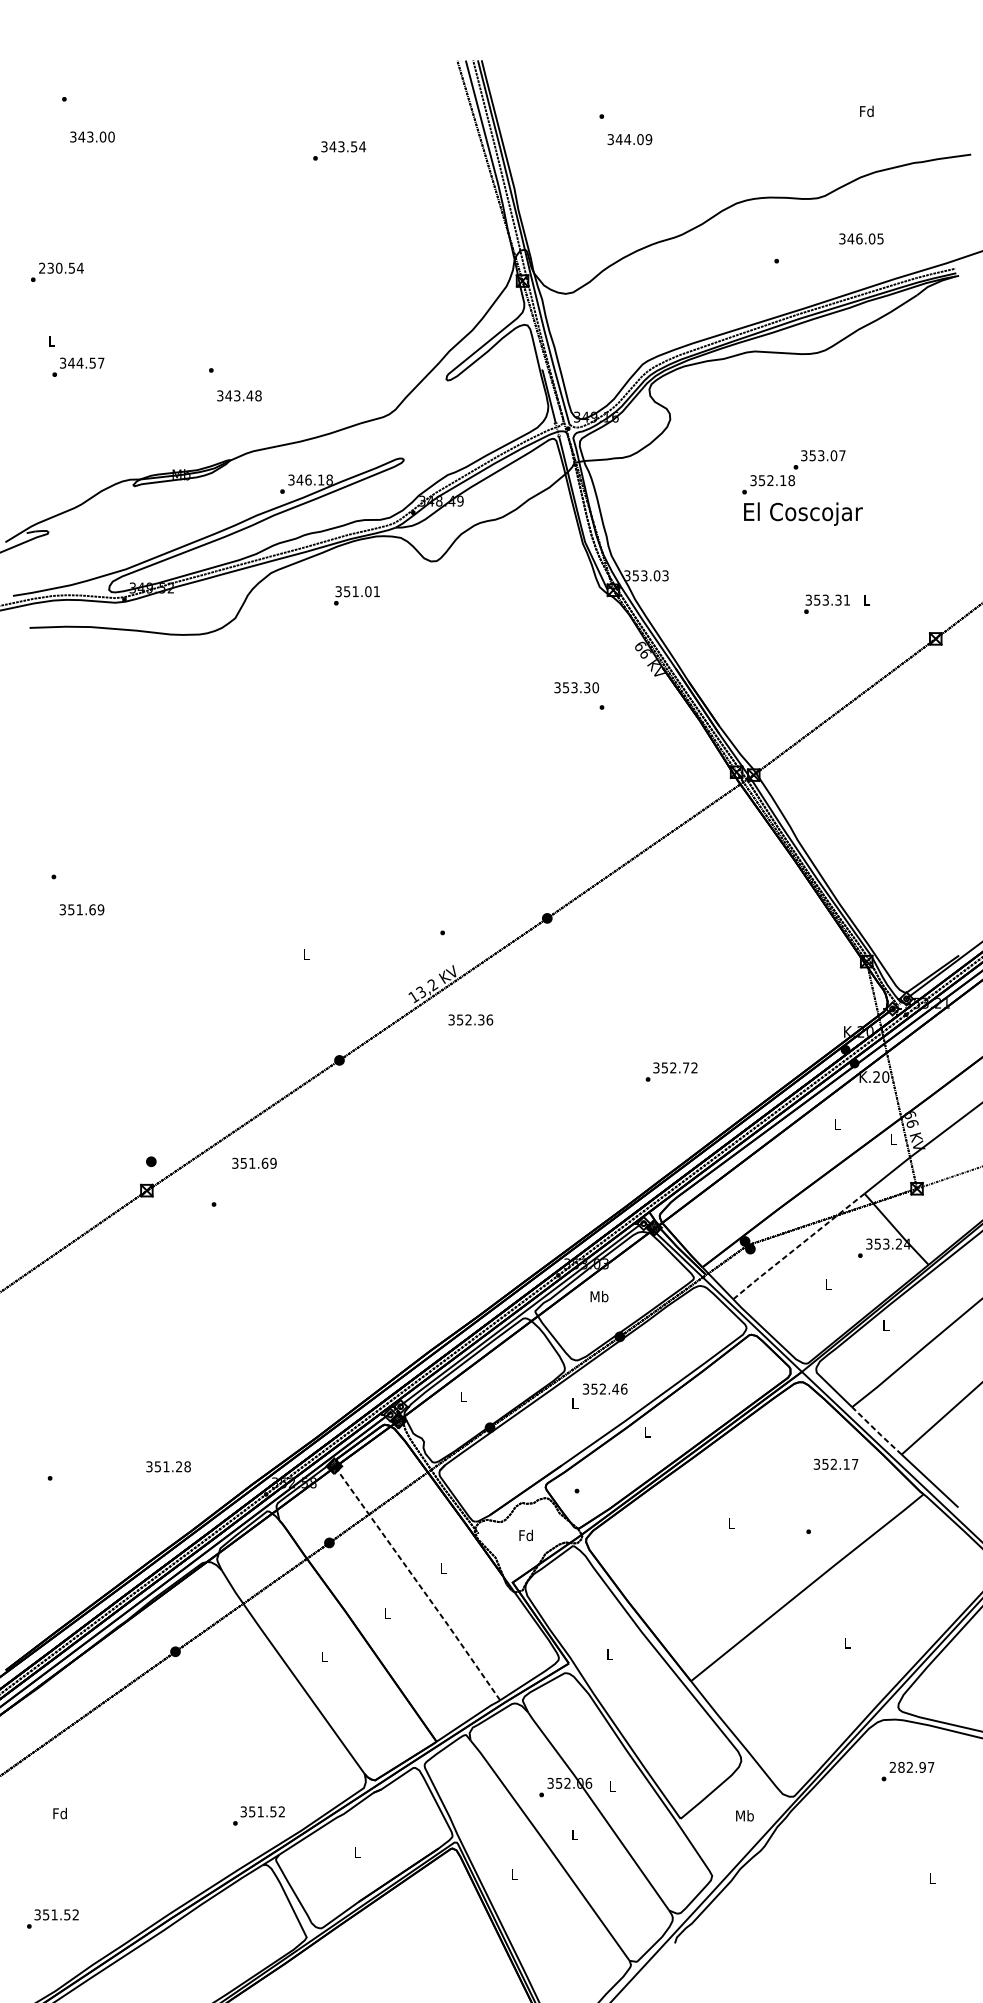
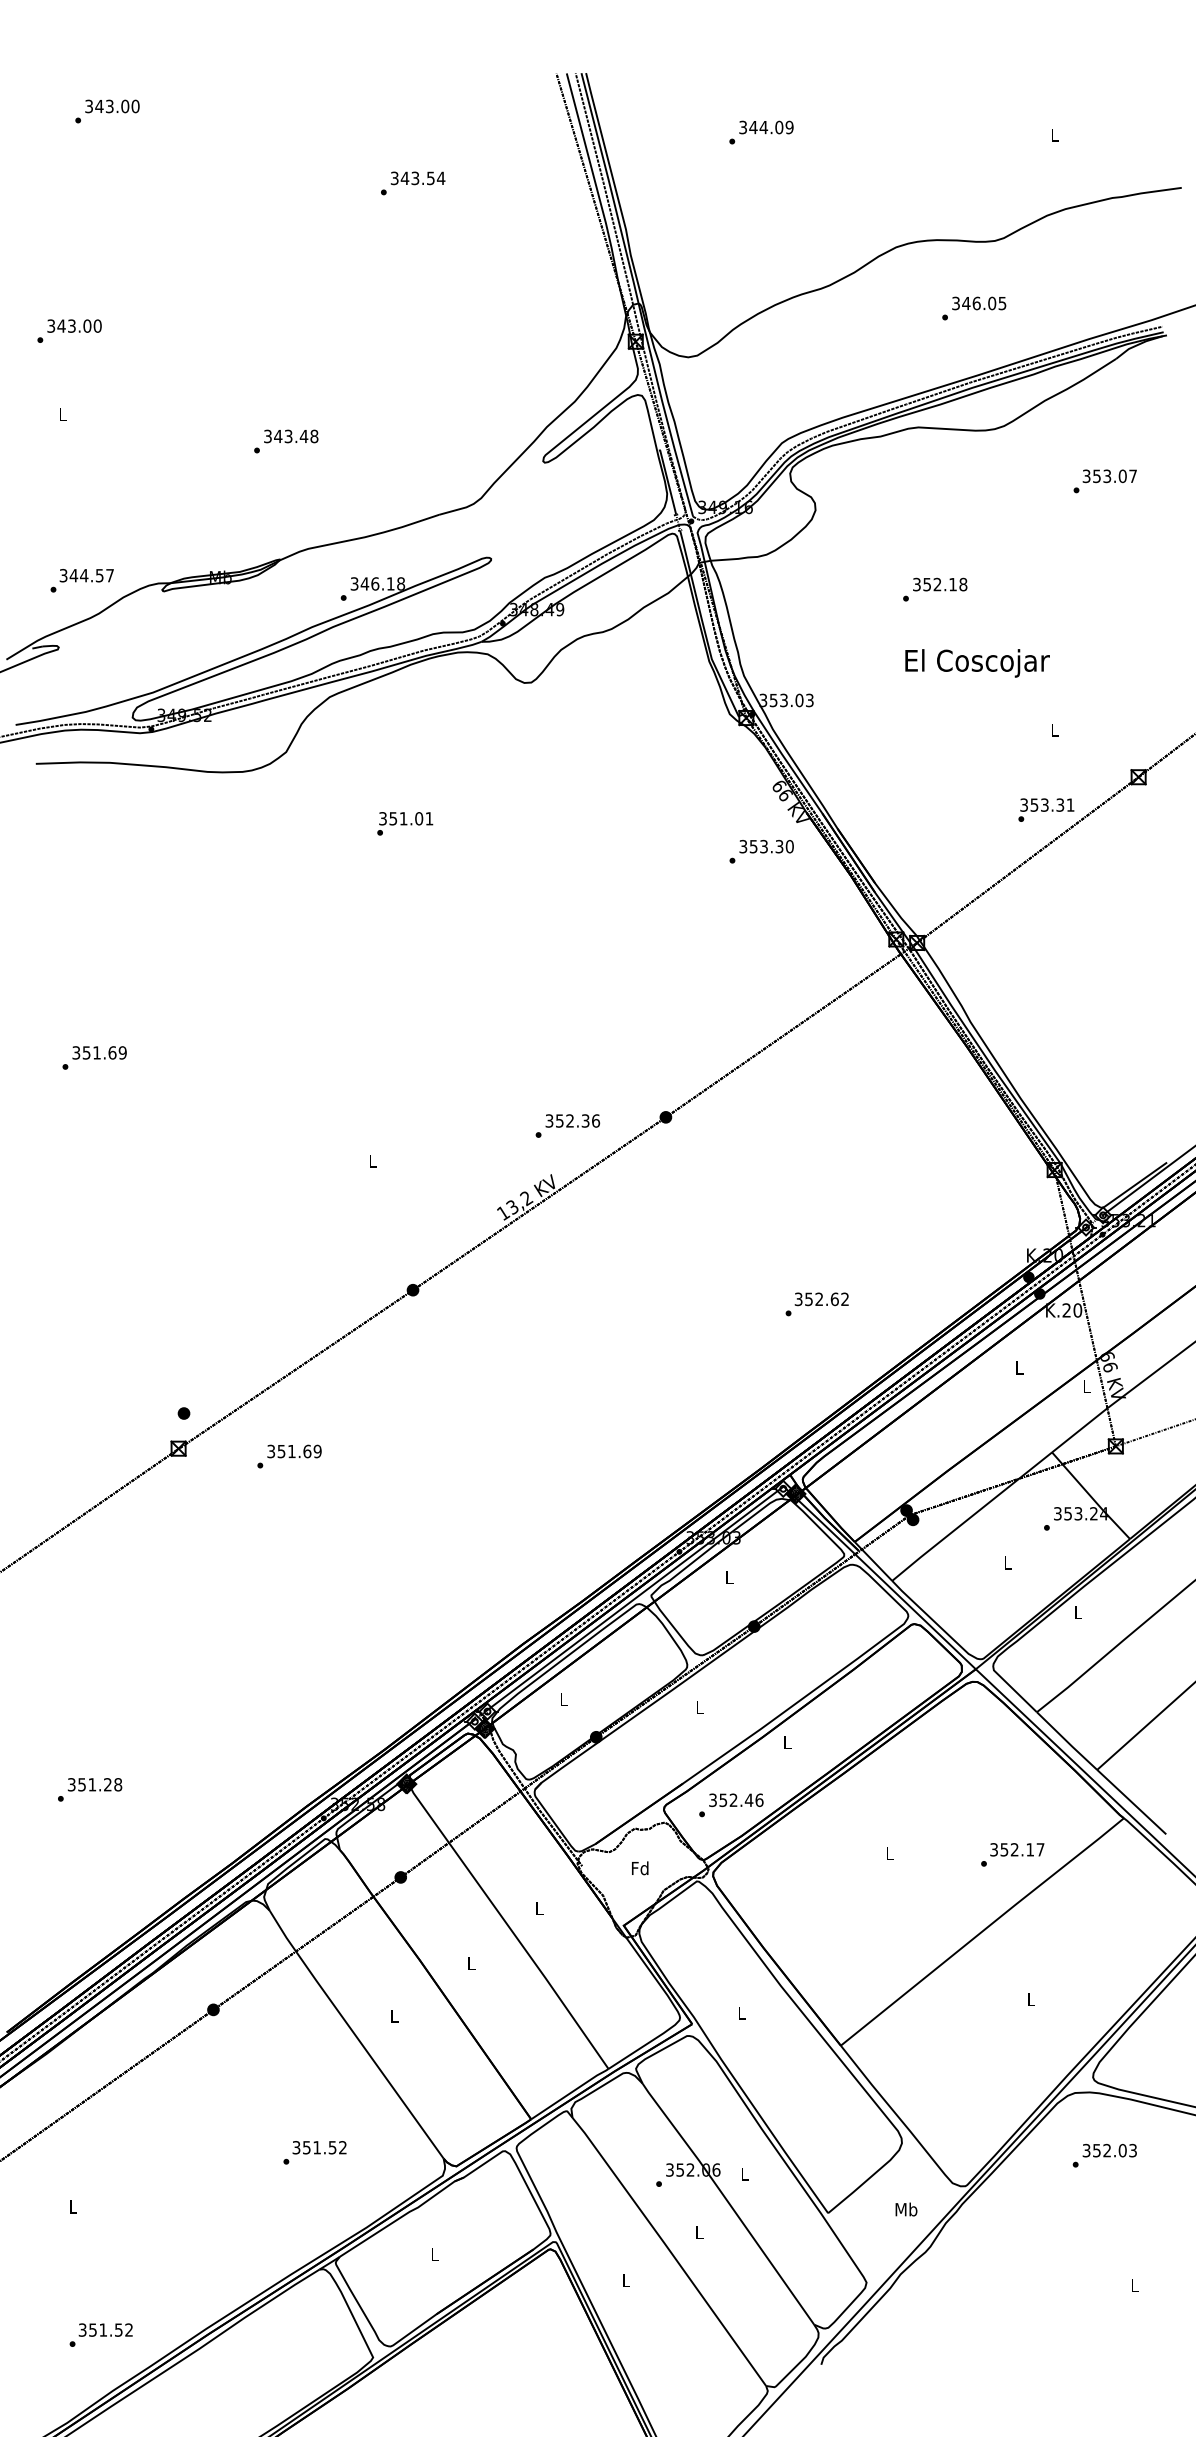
text: (866, 111) -> (1054, 135), Fd -> L
text: (92, 137) -> (112, 106), moved
text: (629, 139) -> (766, 127), moved
text: (861, 238) -> (979, 303), moved
text: (61, 267) -> (74, 325), 230.54 -> 343.00
text: (77, 367) -> (81, 580), moved
text: (239, 395) -> (291, 436), moved
text: (818, 459) -> (1104, 481), moved
text: (803, 514) -> (977, 663), moved
text: (357, 595) -> (405, 823), moved
text: (827, 603) -> (1046, 809), moved
text: (576, 687) -> (766, 846), moved
text: (81, 909) -> (99, 1052), moved
text: (470, 1019) -> (572, 1120), moved
text: (685, 1068) -> (834, 1299), 352.72 -> 352.62
text: (254, 1163) -> (294, 1451), moved
line: (797, 1247) -> (970, 1517), dashed -> solid
text: (599, 1296) -> (729, 1577), Mb -> L
text: (605, 1389) -> (736, 1800), moved
line: (876, 1431) -> (1066, 1741), dashed -> solid
text: (836, 1464) -> (1017, 1849), moved
text: (168, 1466) -> (94, 1784), moved
line: (419, 1584) -> (510, 1928), dashed -> solid
text: (911, 1767) -> (1109, 2150), 282.97 -> 352.03
text: (59, 1813) -> (72, 2206), Fd -> L
text: (258, 1815) -> (314, 2152), moved
text: (52, 1918) -> (100, 2334), moved

